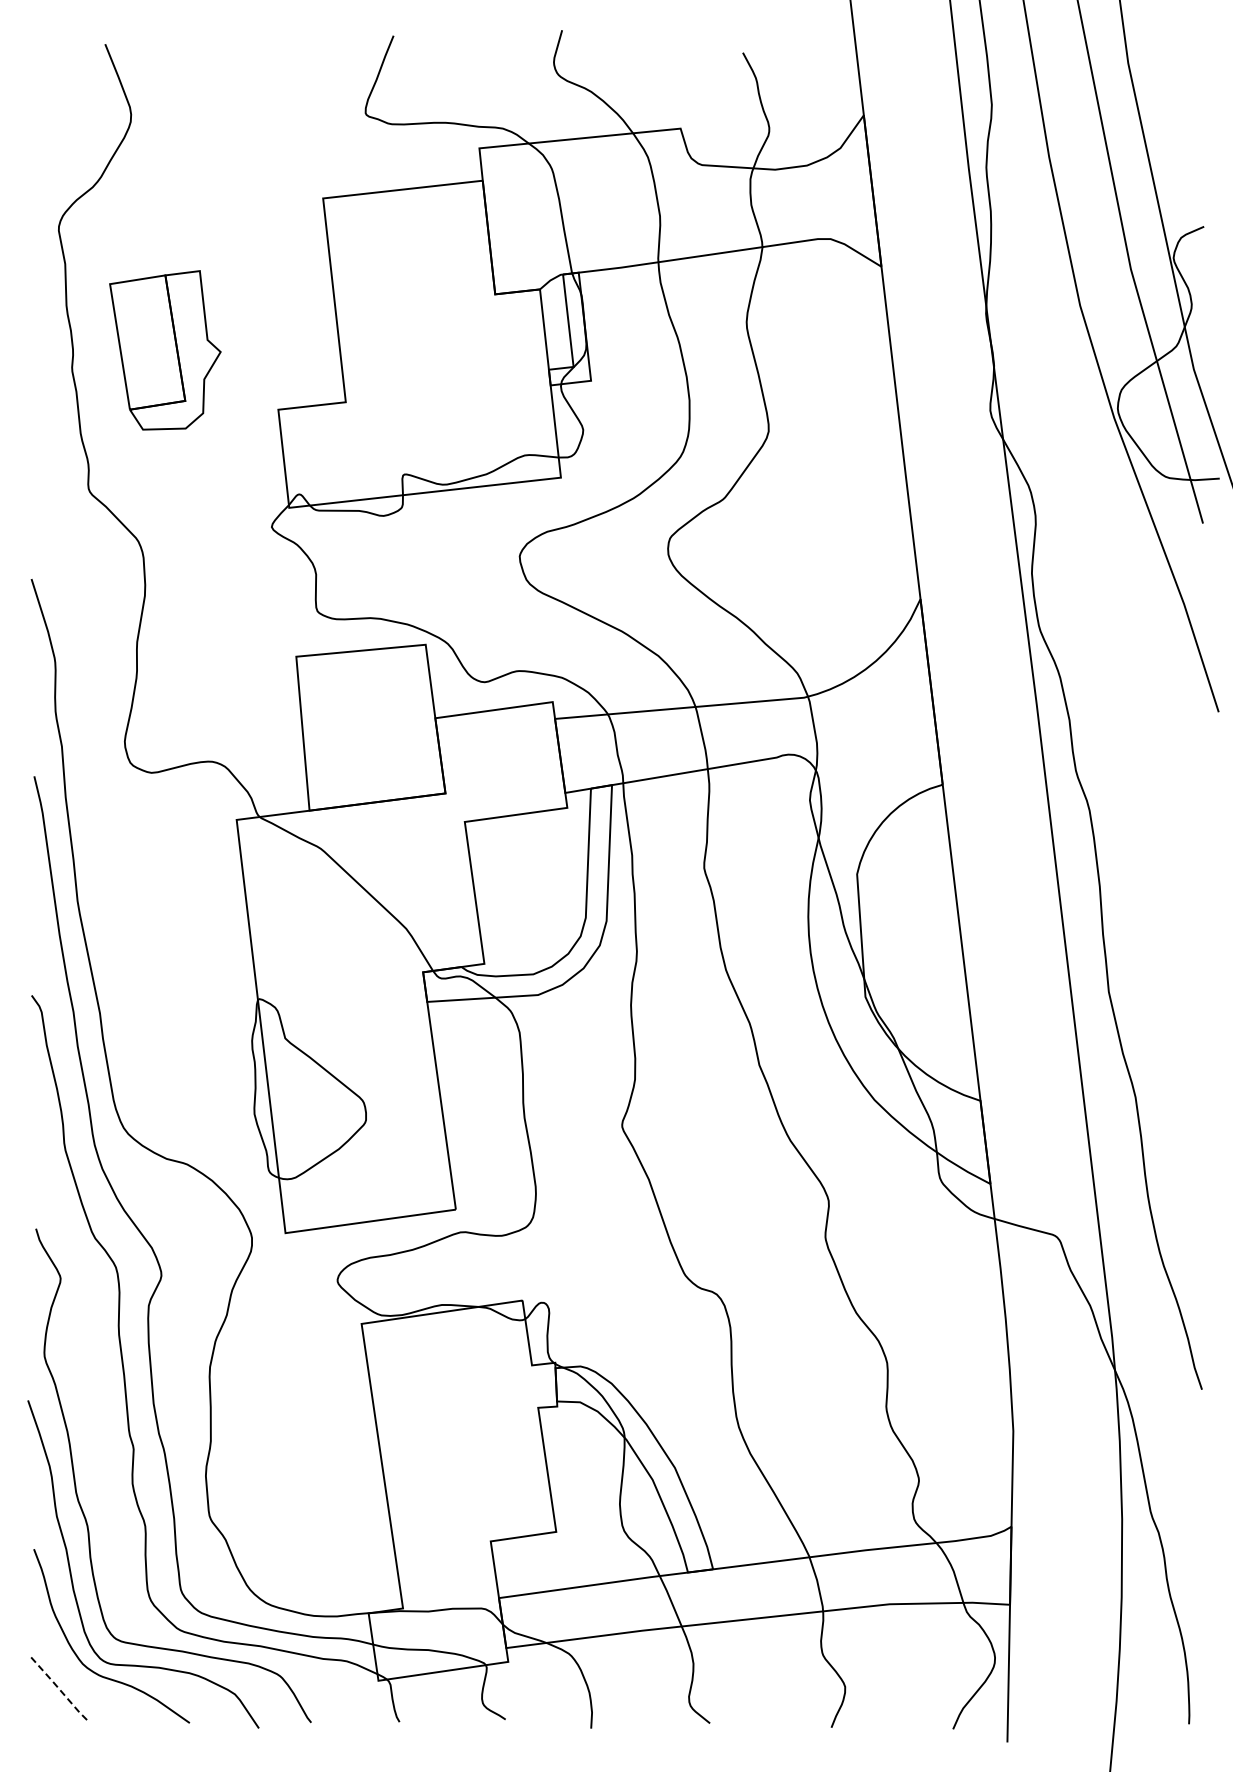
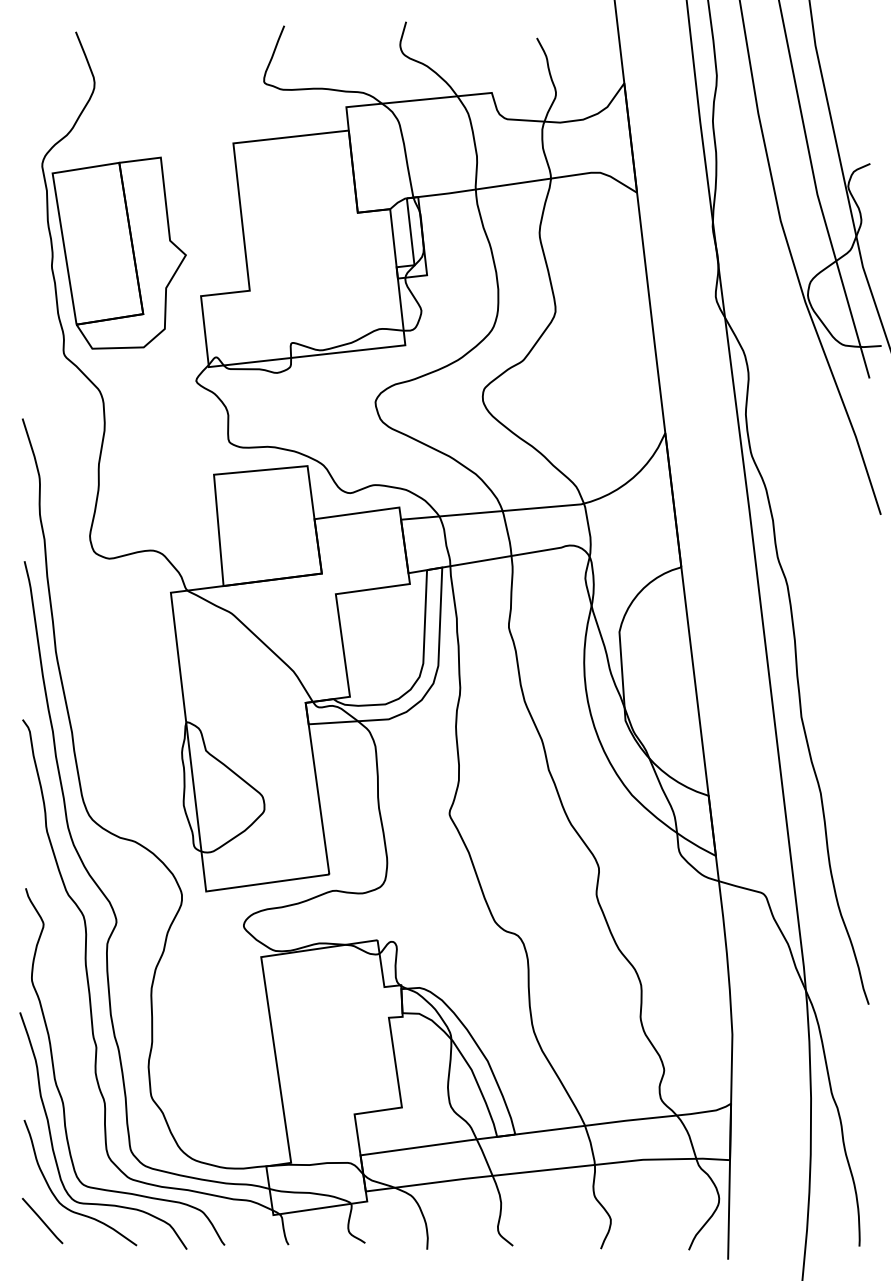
part: (165, 350) -> (119, 253), size x1.67
line: (59, 1688) -> (42, 1220), dashed -> solid

